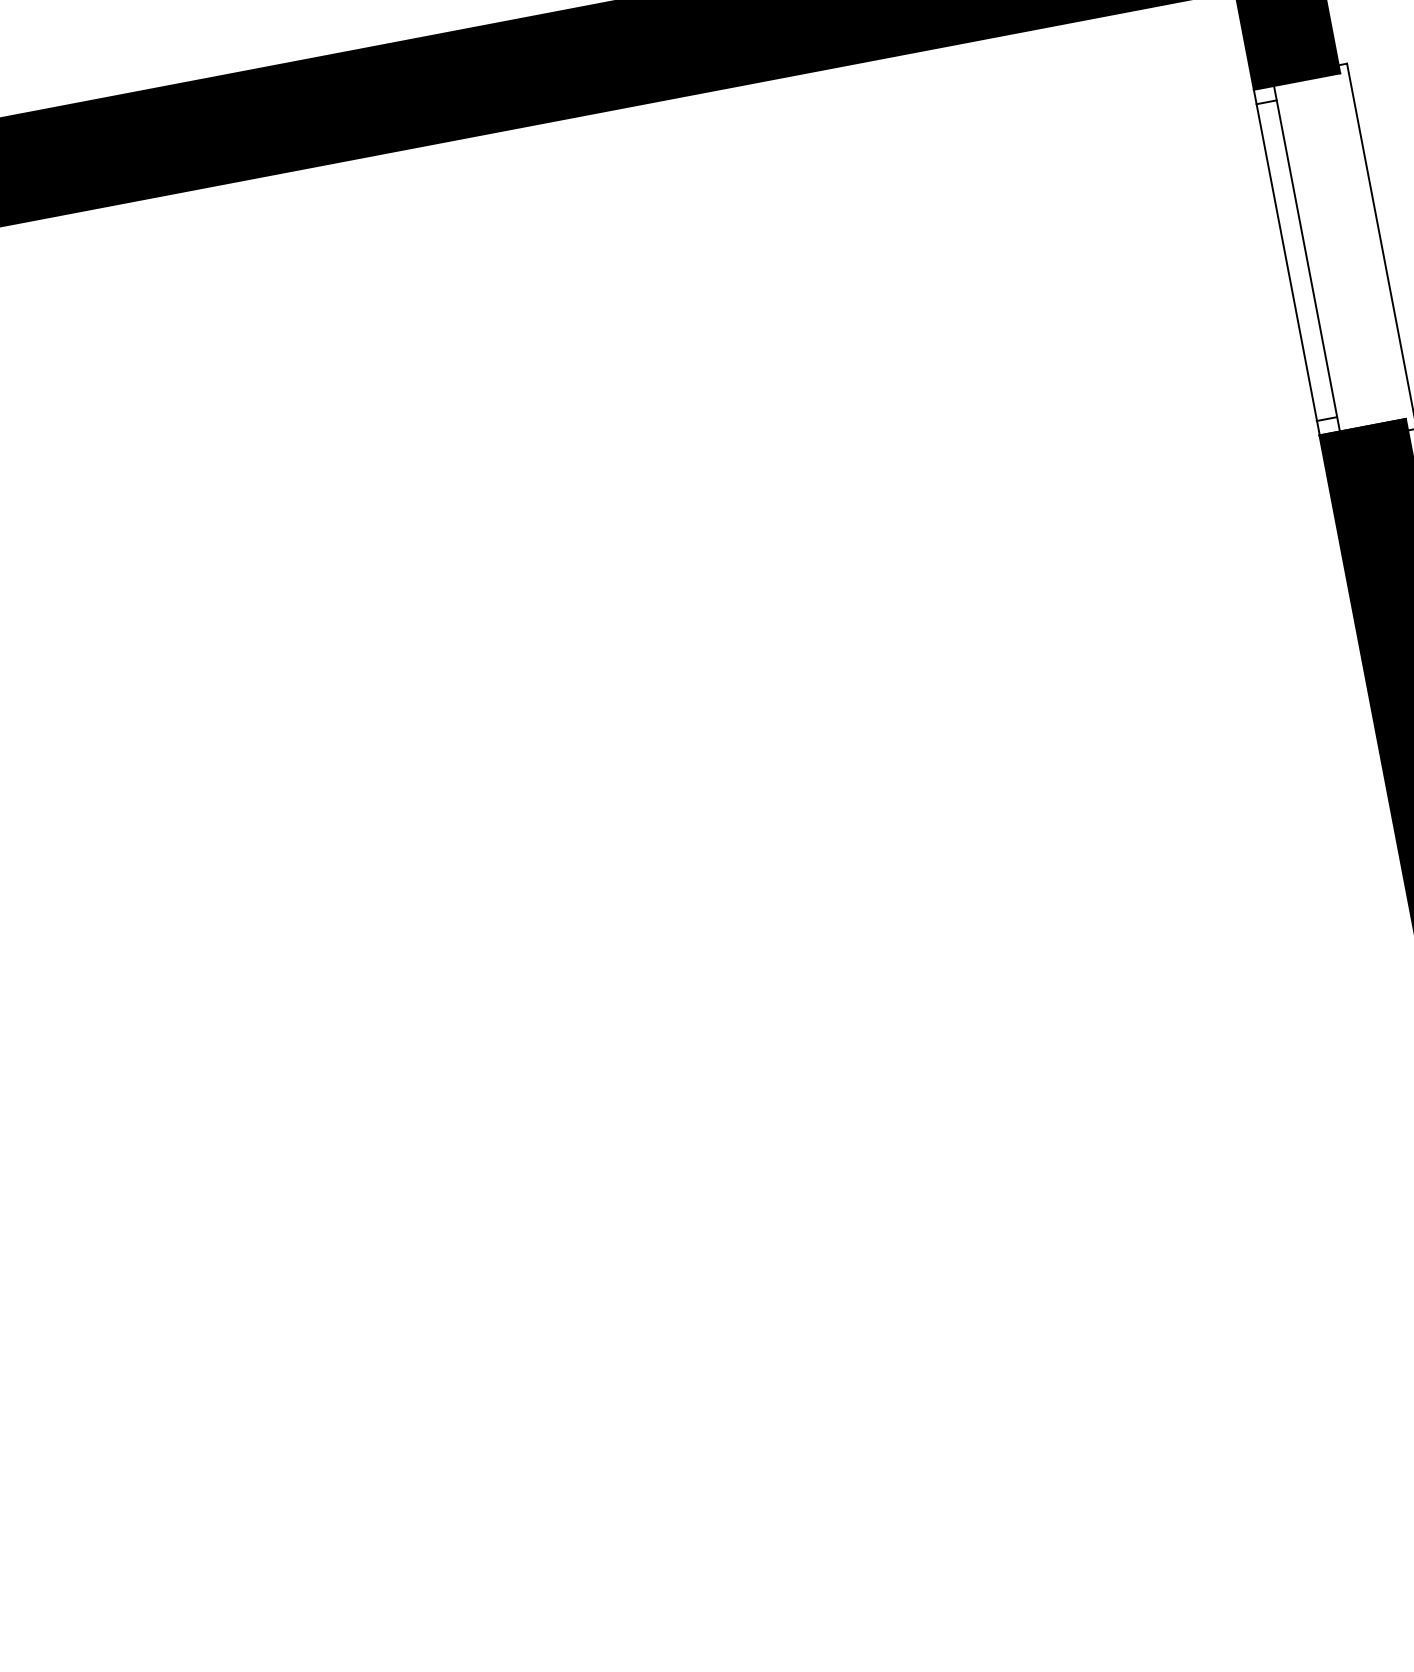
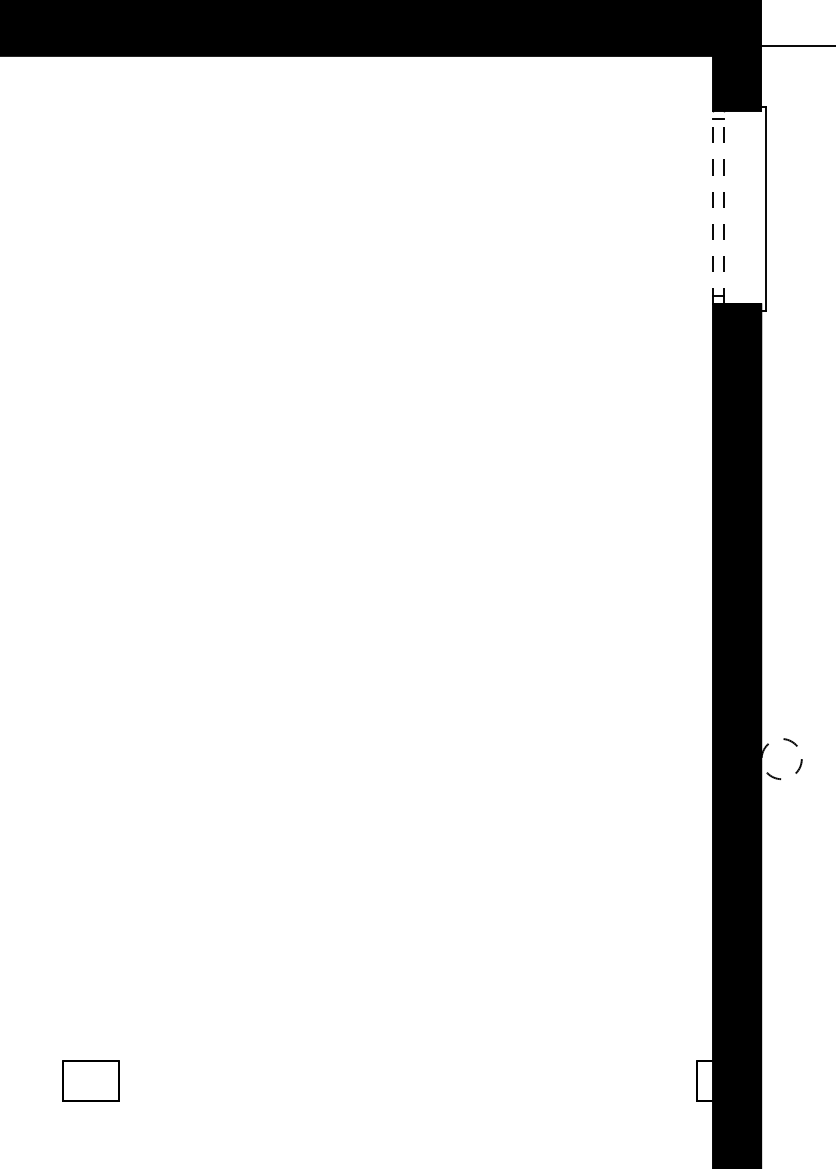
line: (1307, 258) -> (724, 207), solid -> dashed
line: (1287, 262) -> (713, 207), solid -> dashed

